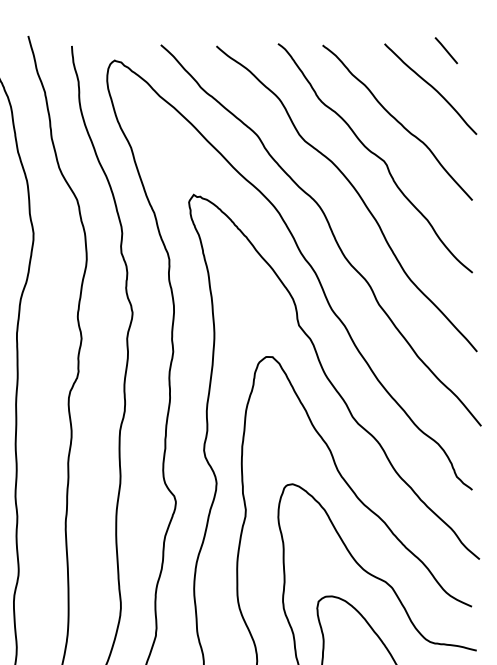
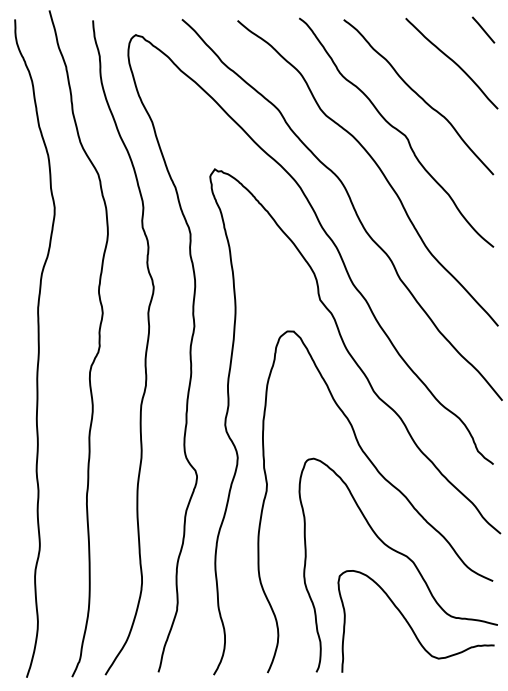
line: (446, 50) -> (483, 29), moved

